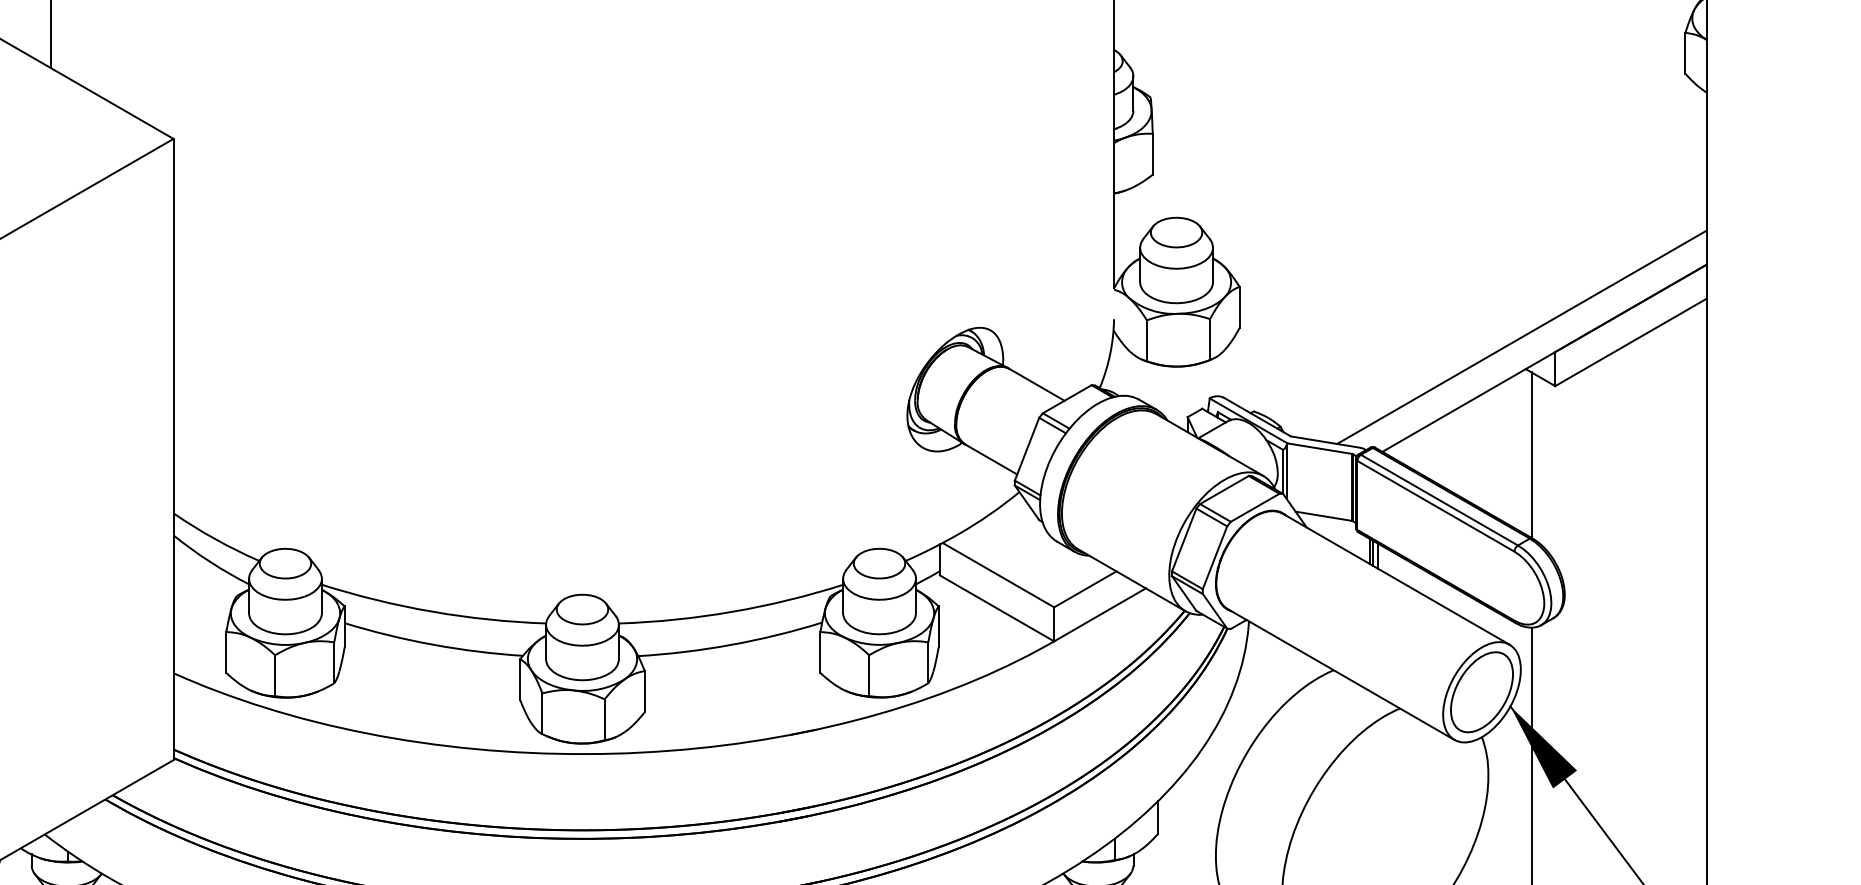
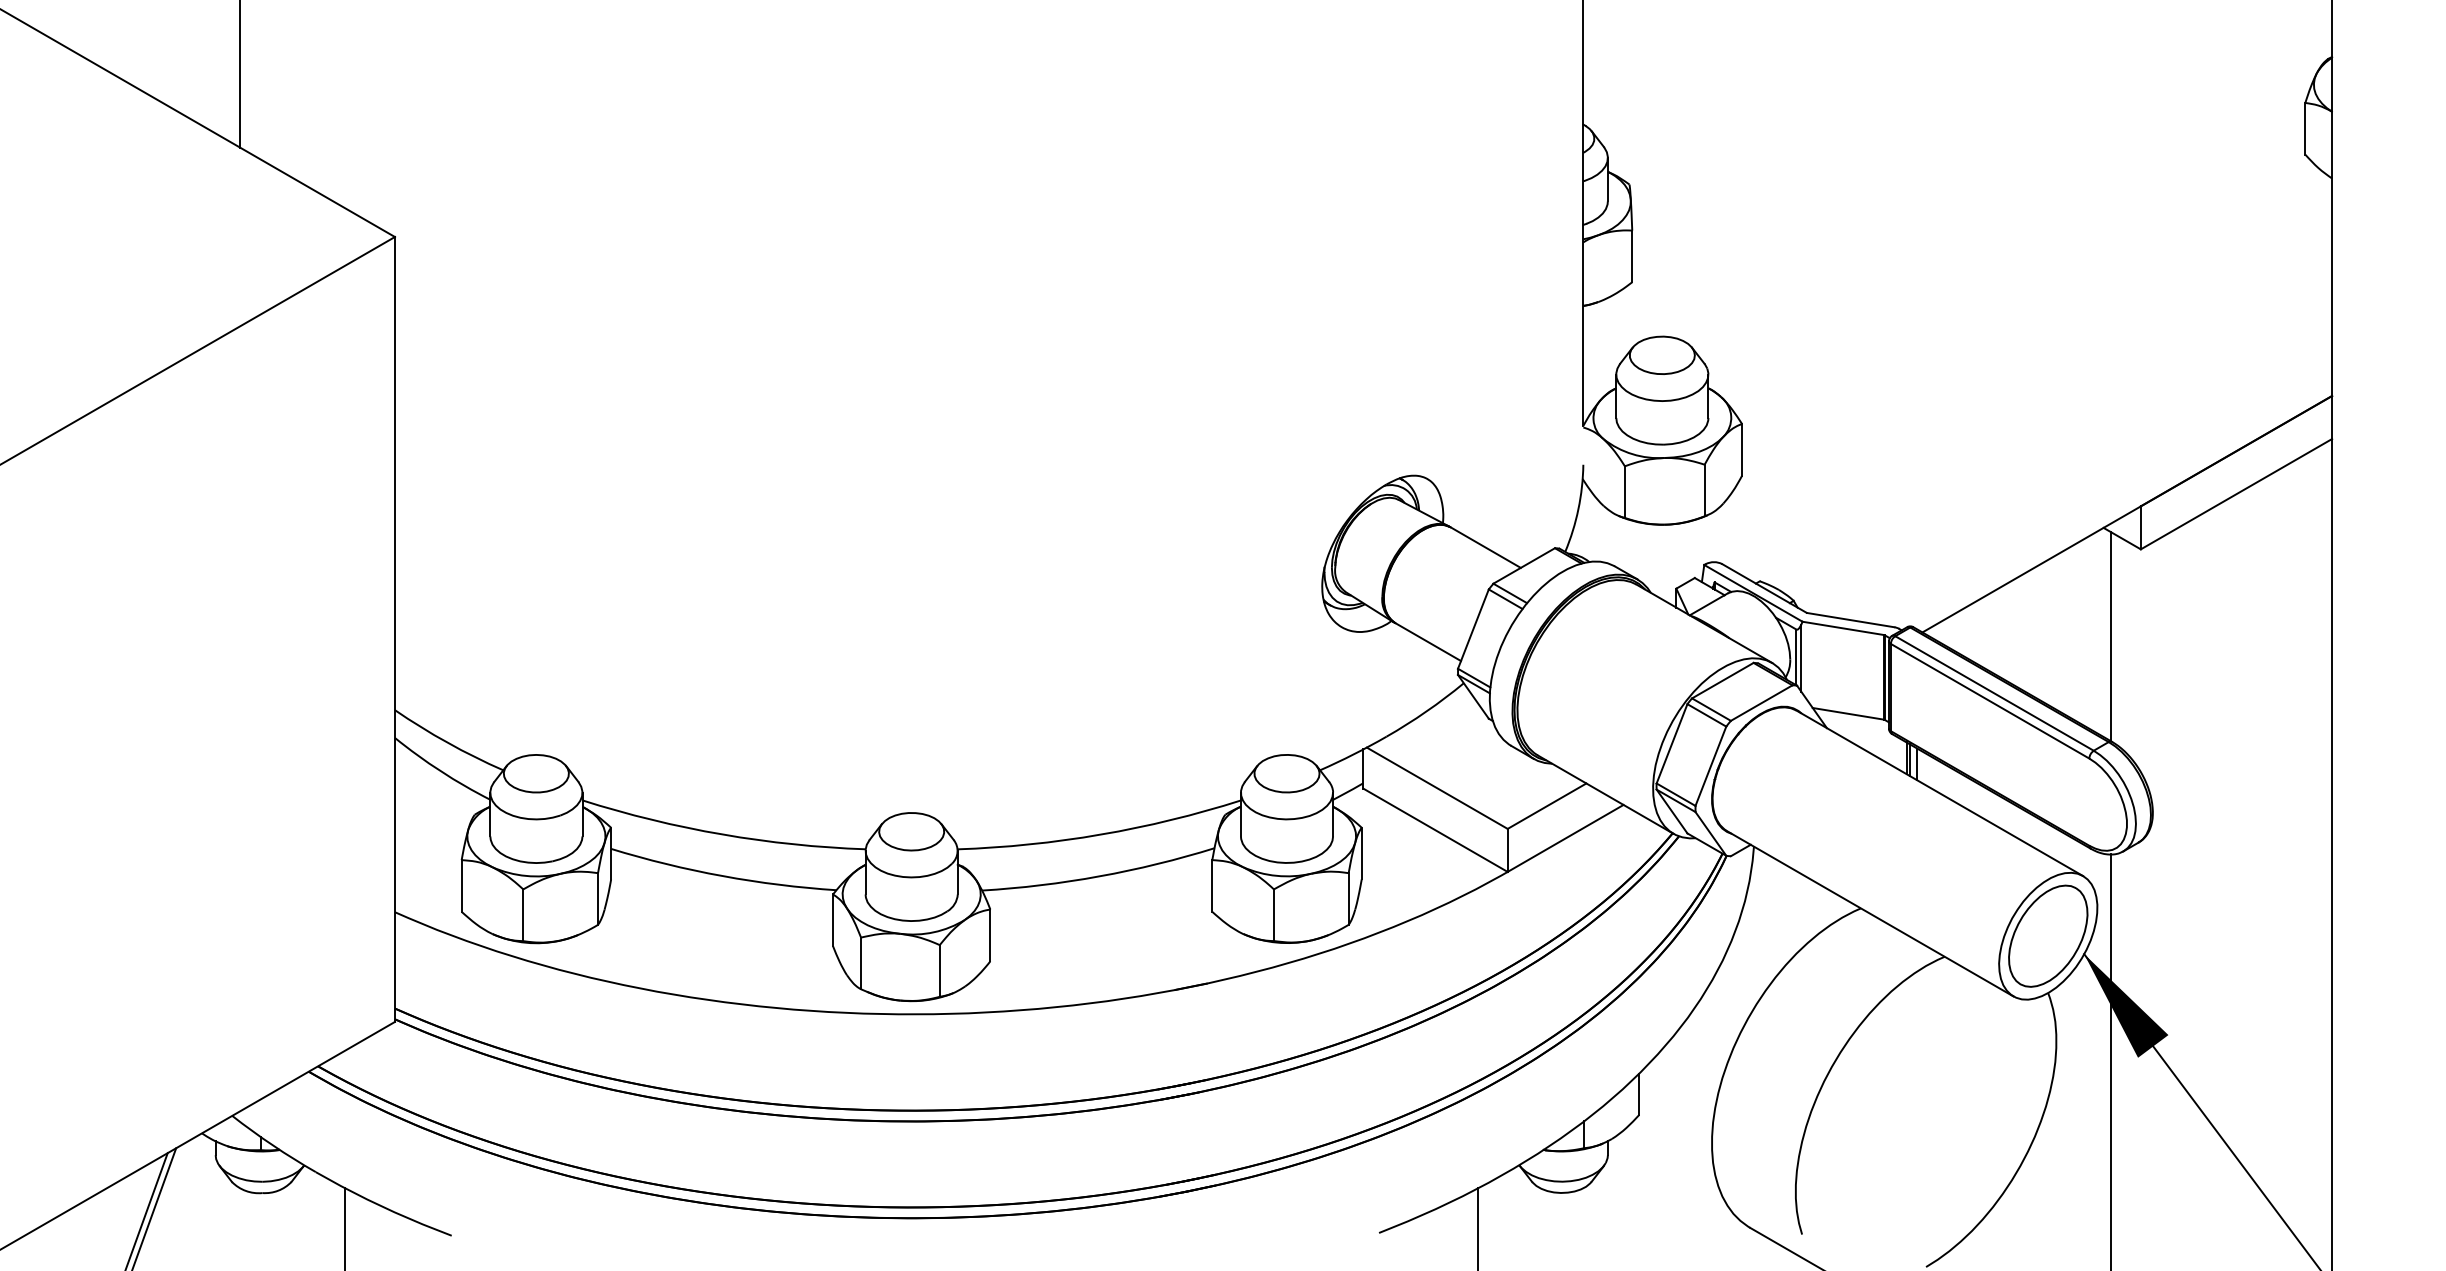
line: (1521, 337) -> (2098, 487), removed

